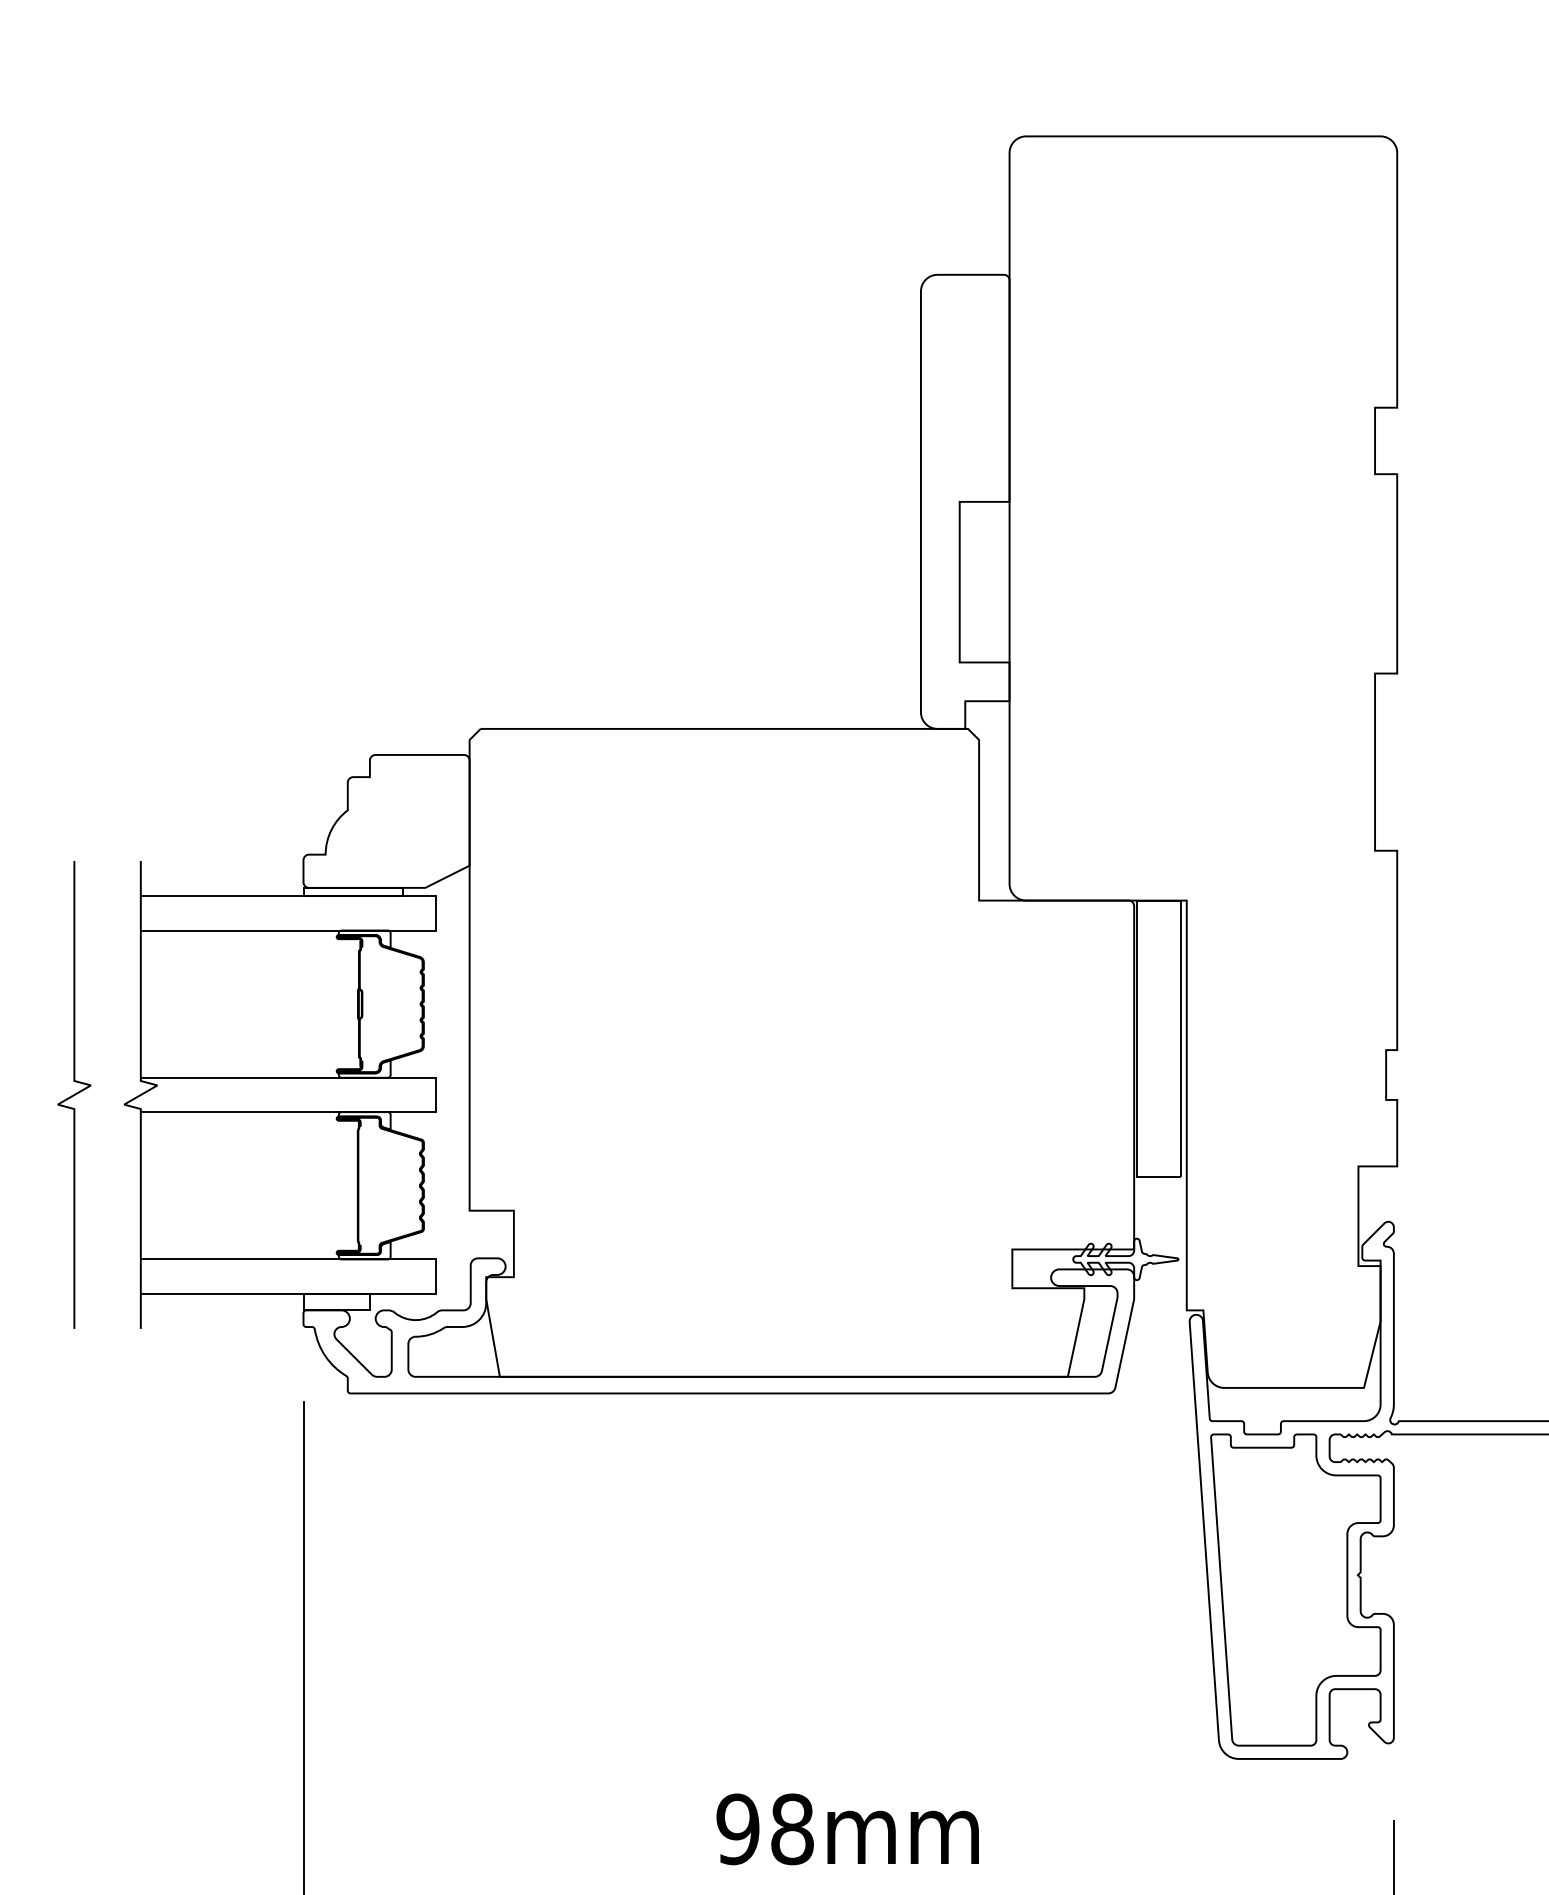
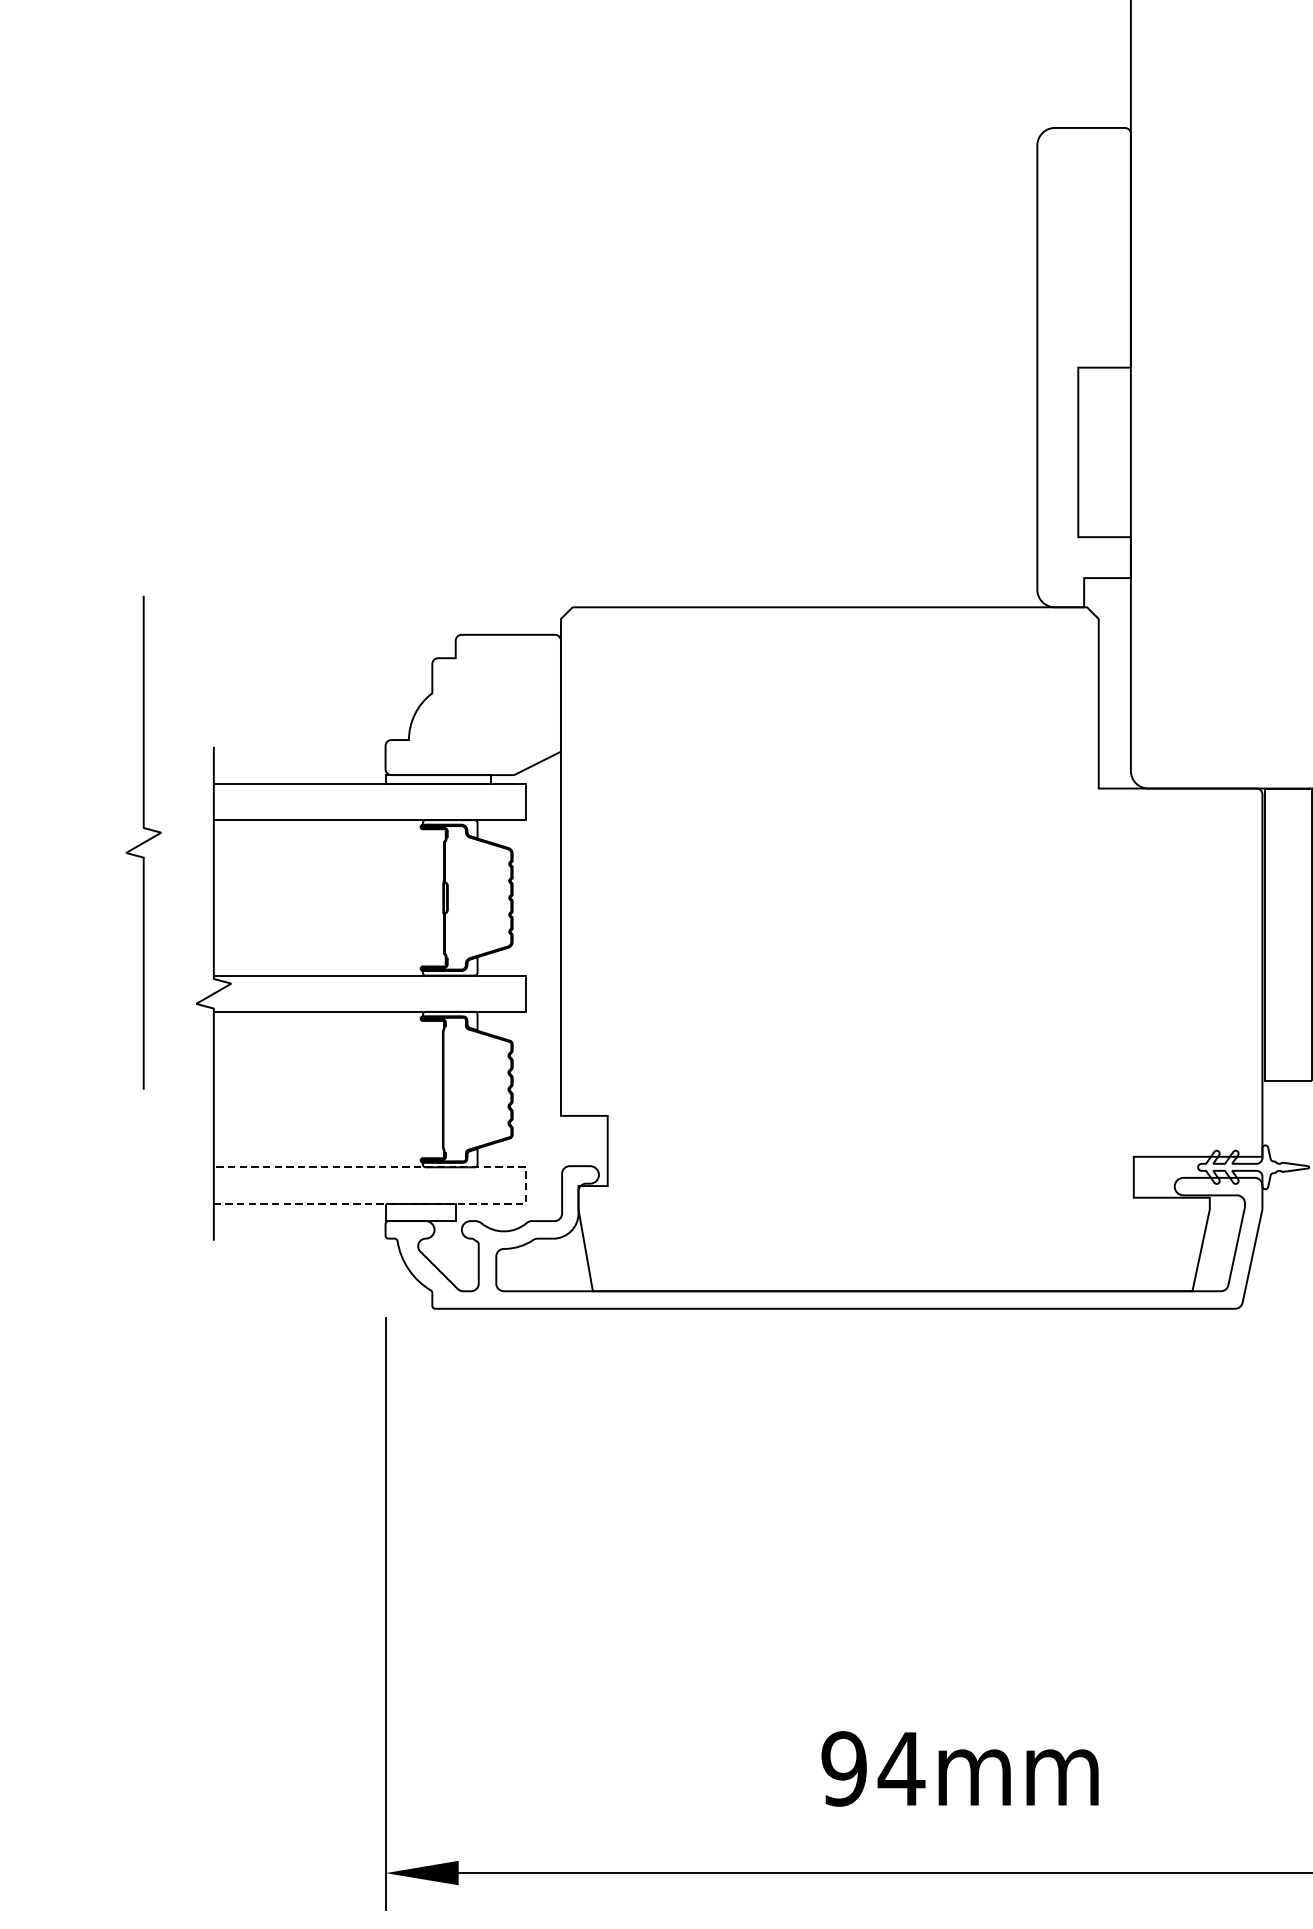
curve: (74, 1094) -> (143, 842), moved
line: (436, 1276) -> (525, 1185), solid -> dashed
text: (791, 1829) -> (900, 1769), 98mm -> 94mm

